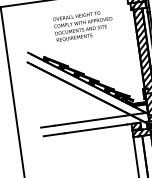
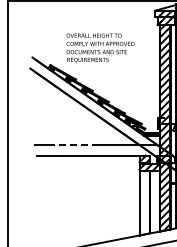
text: (83, 25) -> (100, 47), moved
line: (74, 122) -> (74, 145), solid -> dashed

